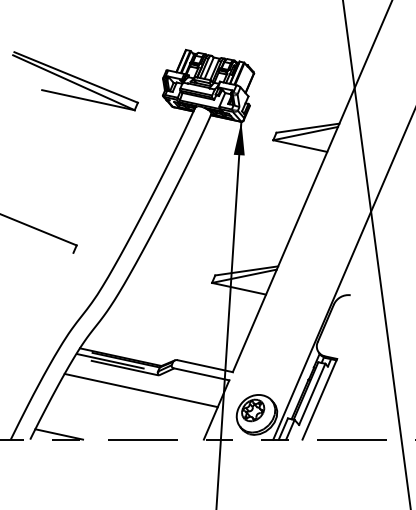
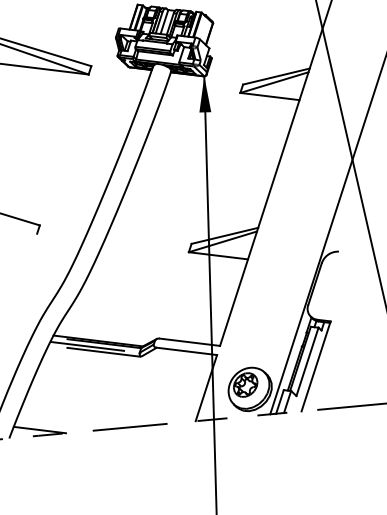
line: (140, 390) -> (122, 374), removed

